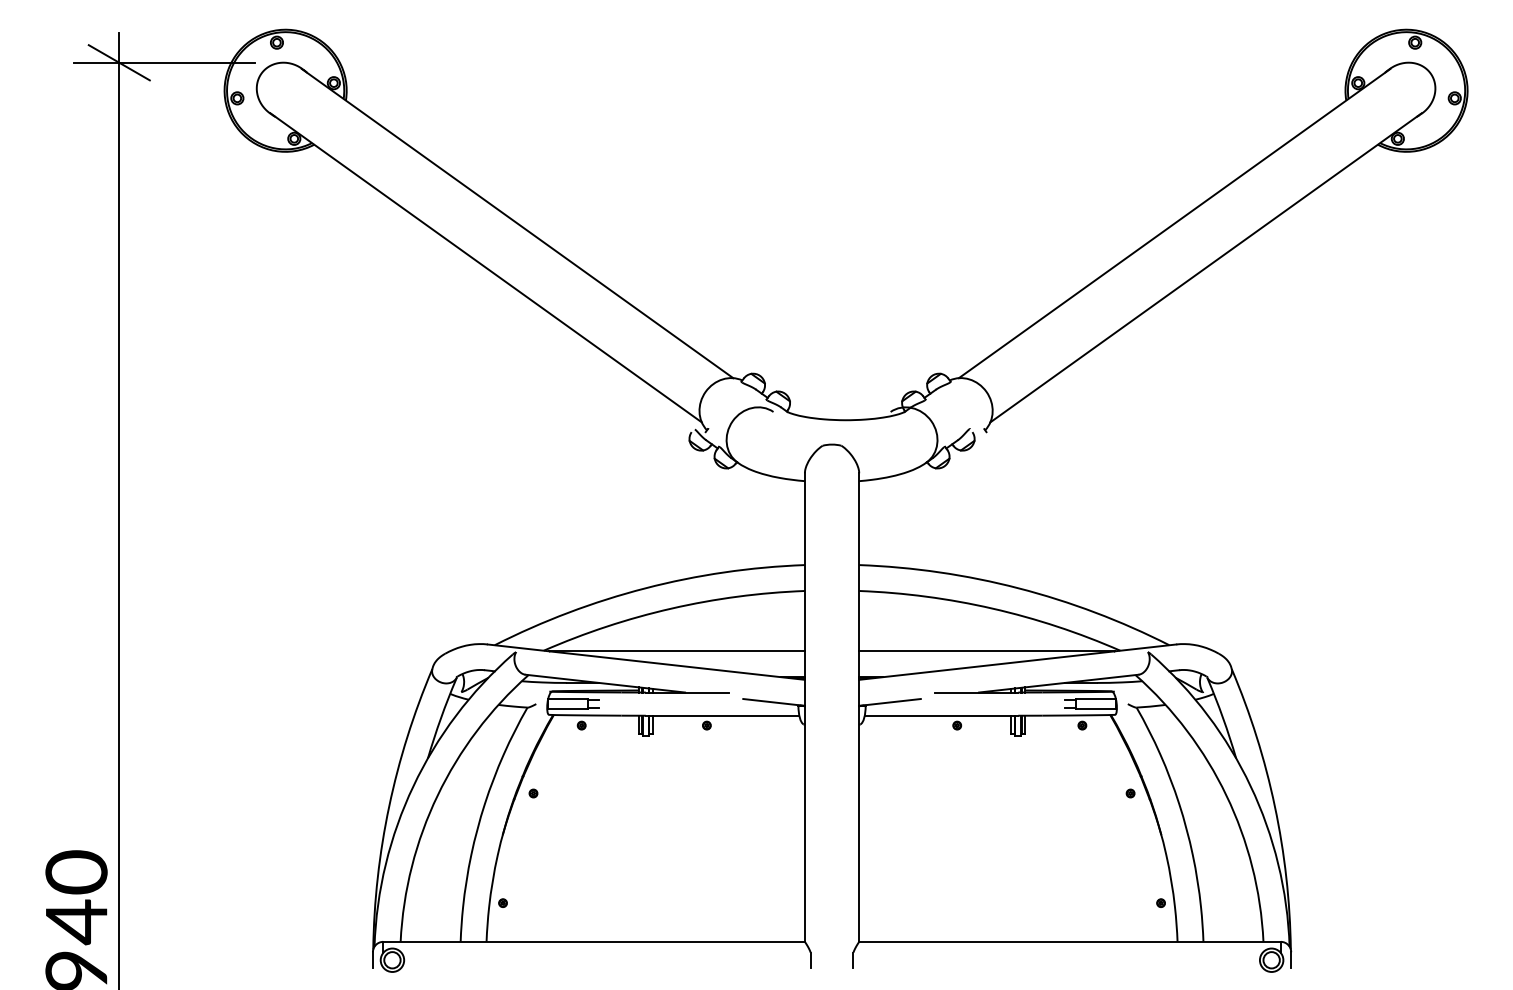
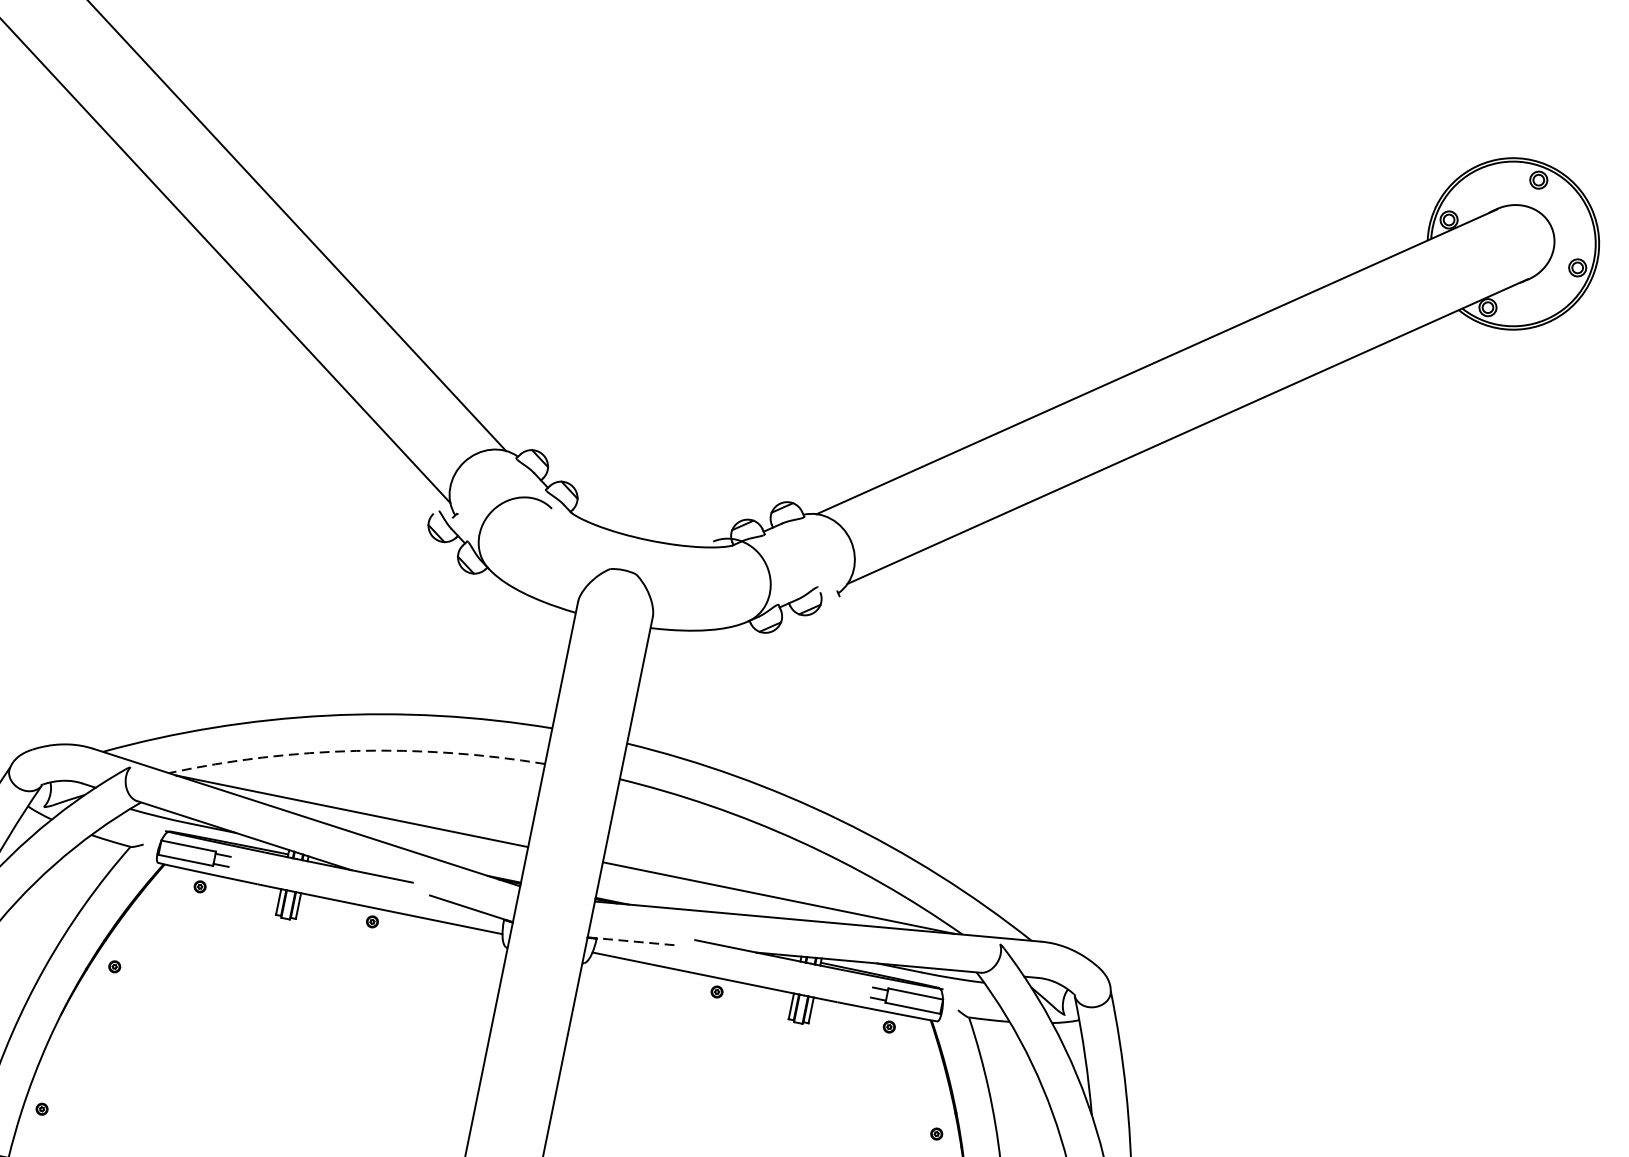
arc: (671, 608) -> (356, 750), solid -> dashed
line: (889, 702) -> (630, 941), solid -> dashed

